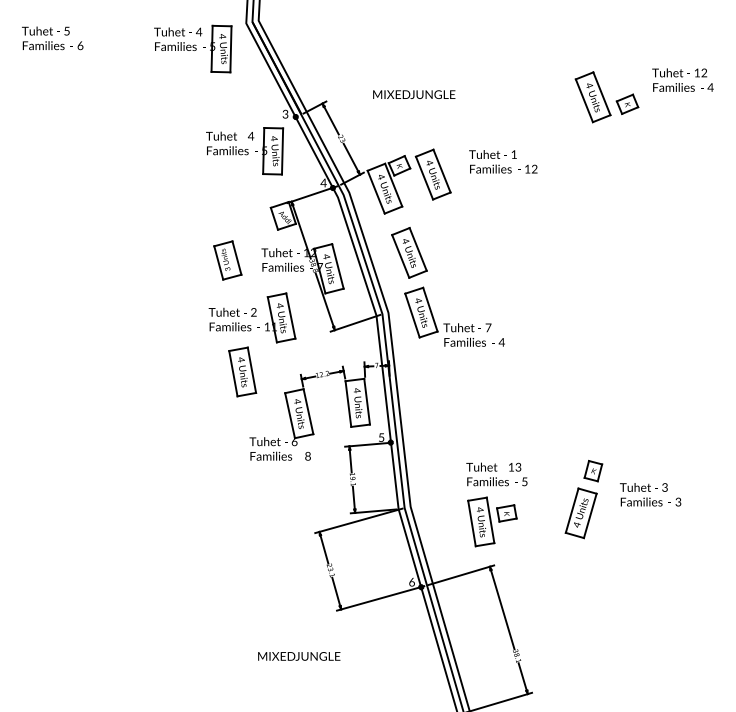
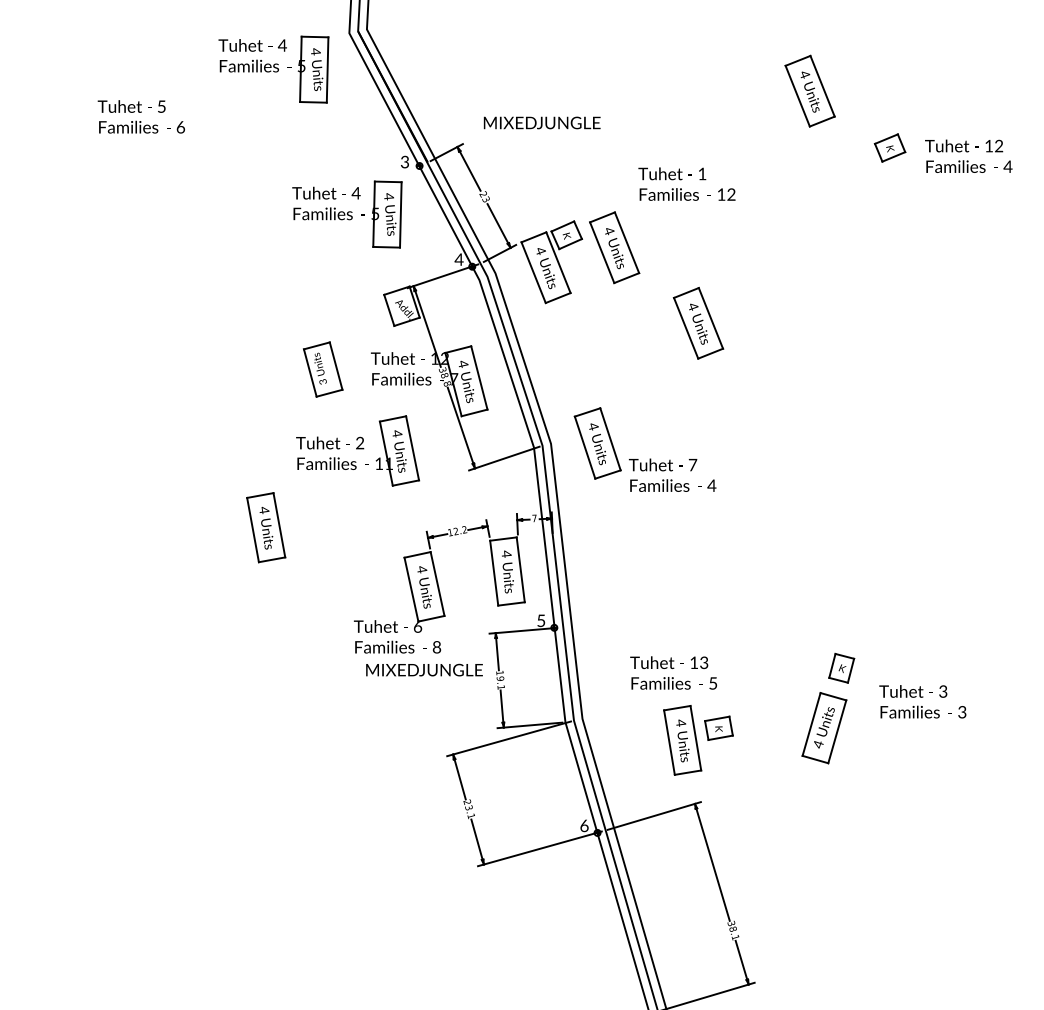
text: (52, 38) -> (141, 117), moved
text: (682, 79) -> (968, 155), moved
text: (414, 94) -> (542, 122), moved
part: (592, 97) -> (809, 91), moved
text: (503, 161) -> (687, 183), moved
part: (409, 252) -> (698, 322), moved
part: (242, 371) -> (265, 526), moved
text: (496, 474) -> (673, 673), moved
text: (299, 656) -> (424, 670), moved

